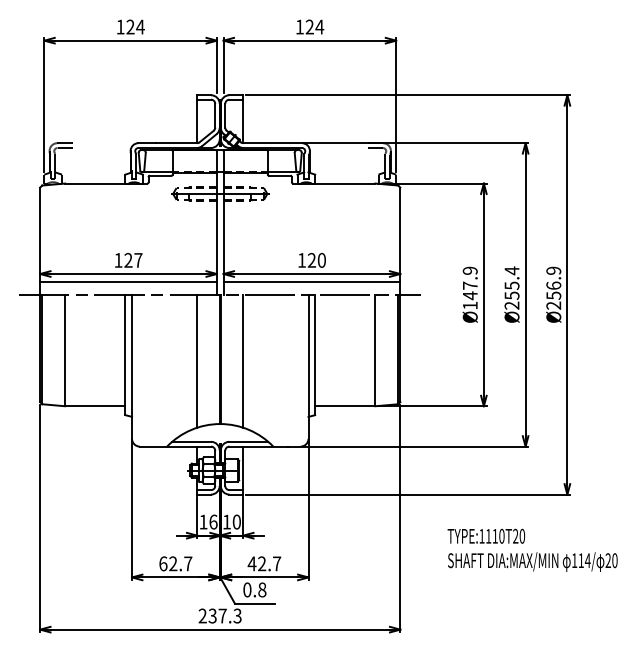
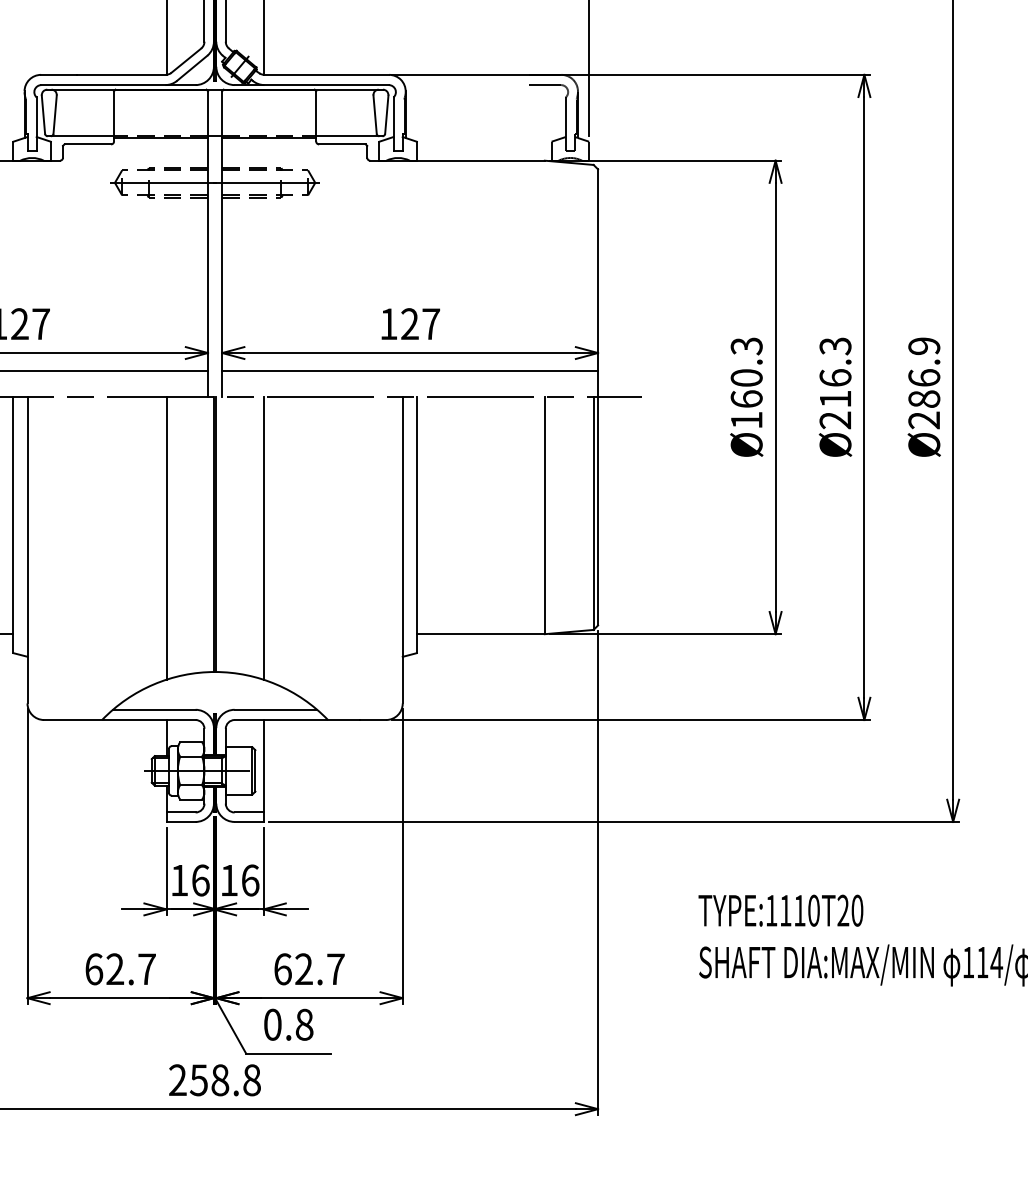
text: (321, 260) -> (430, 324), 120 -> 127
text: (511, 282) -> (834, 371), Ø255.4 -> Ø216.3
text: (469, 283) -> (745, 373), Ø147.9 -> Ø160.3
text: (553, 295) -> (923, 398), Ø256.9 -> Ø286.9
text: (236, 521) -> (249, 879), 10 -> 16
text: (251, 563) -> (281, 968), 42.7 -> 62.7
text: (225, 615) -> (226, 1079), 237.3 -> 258.8

